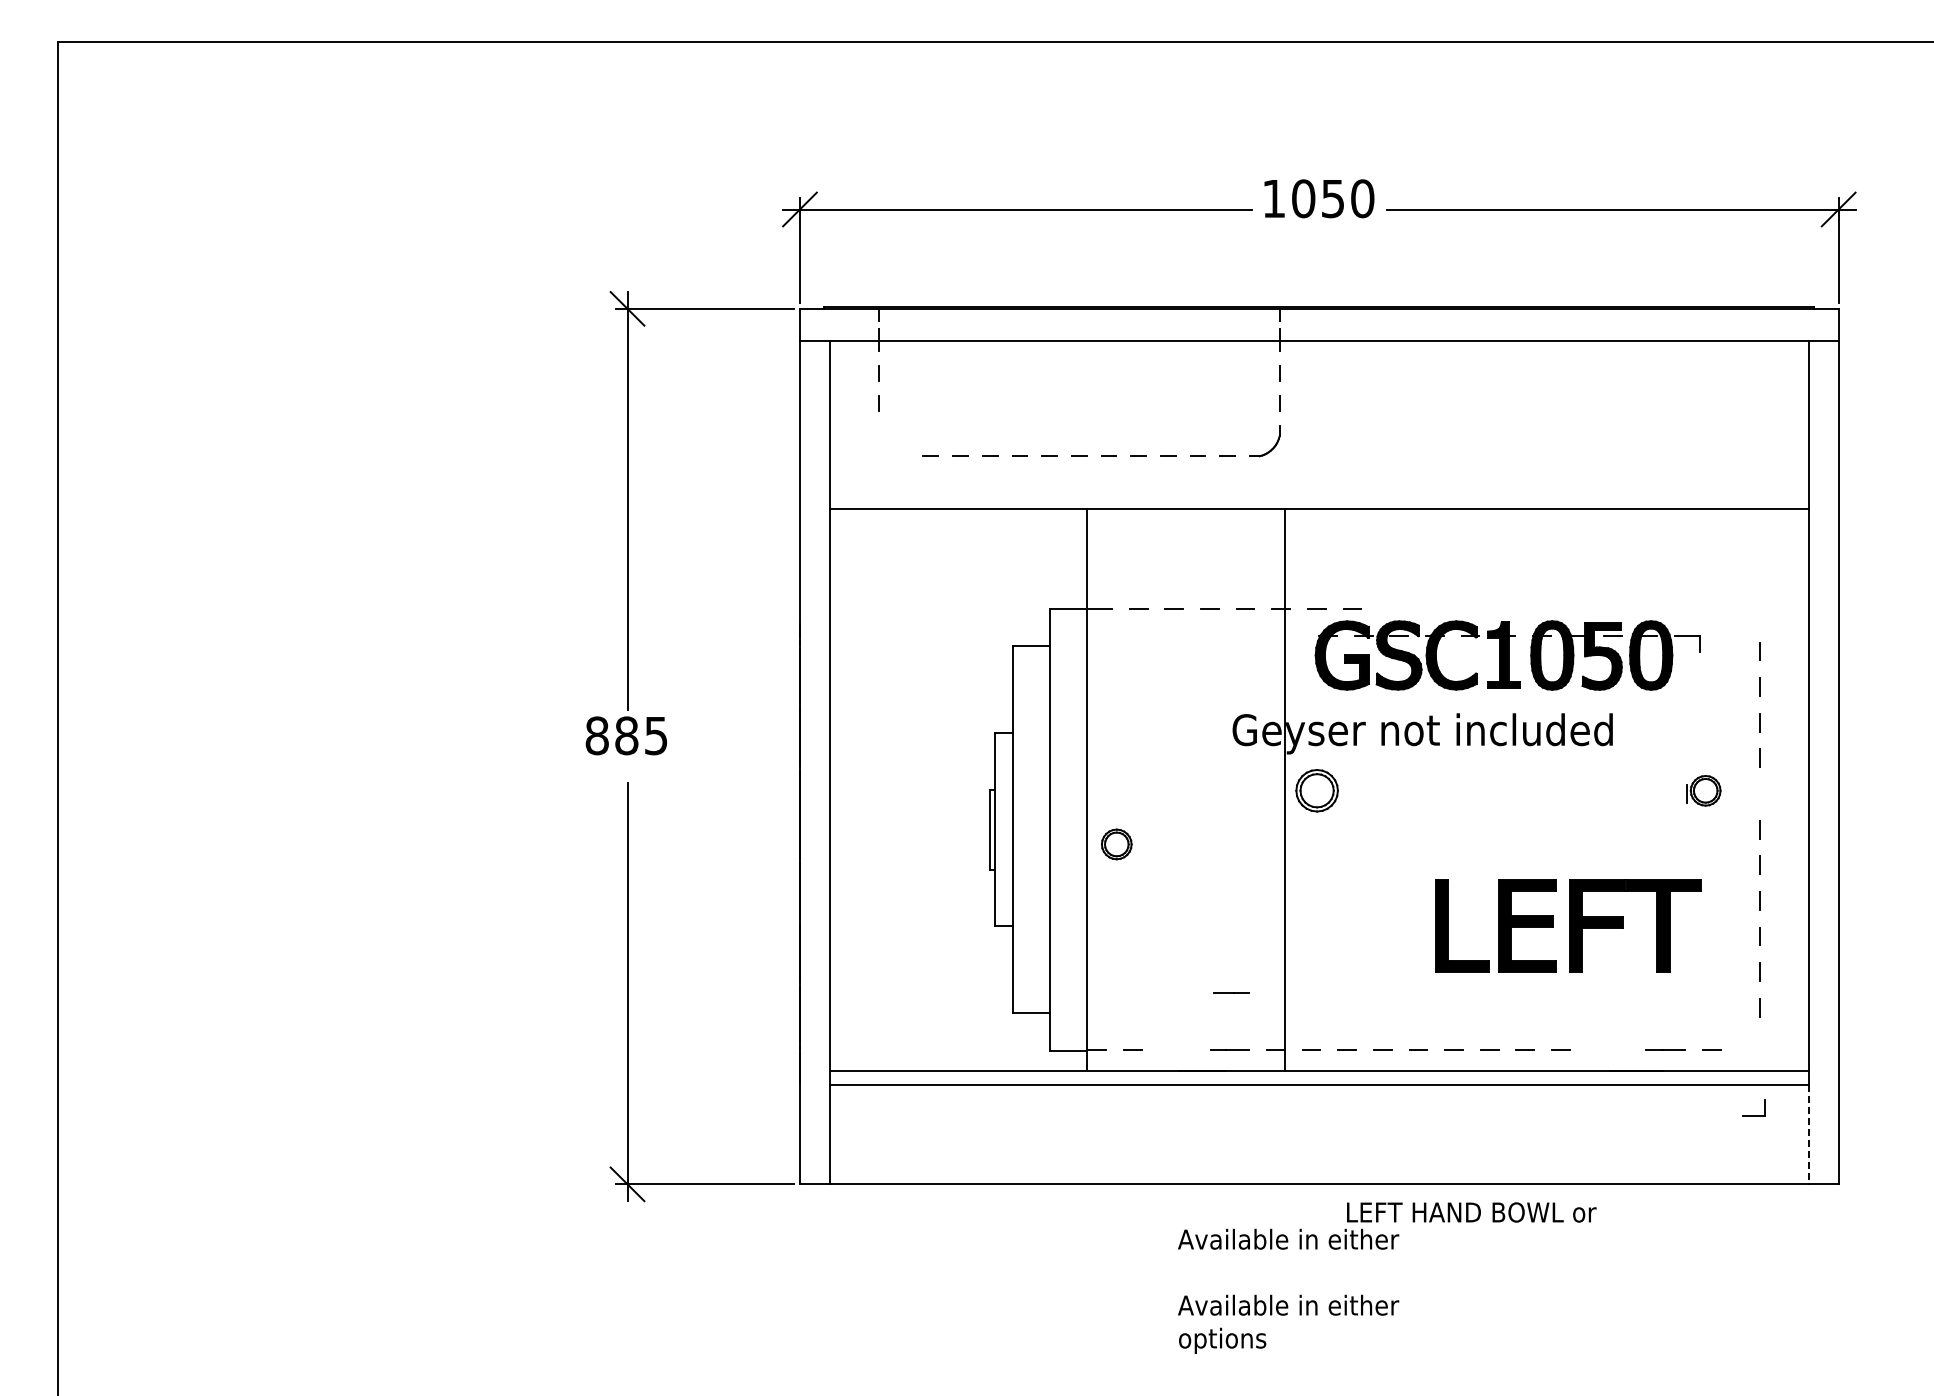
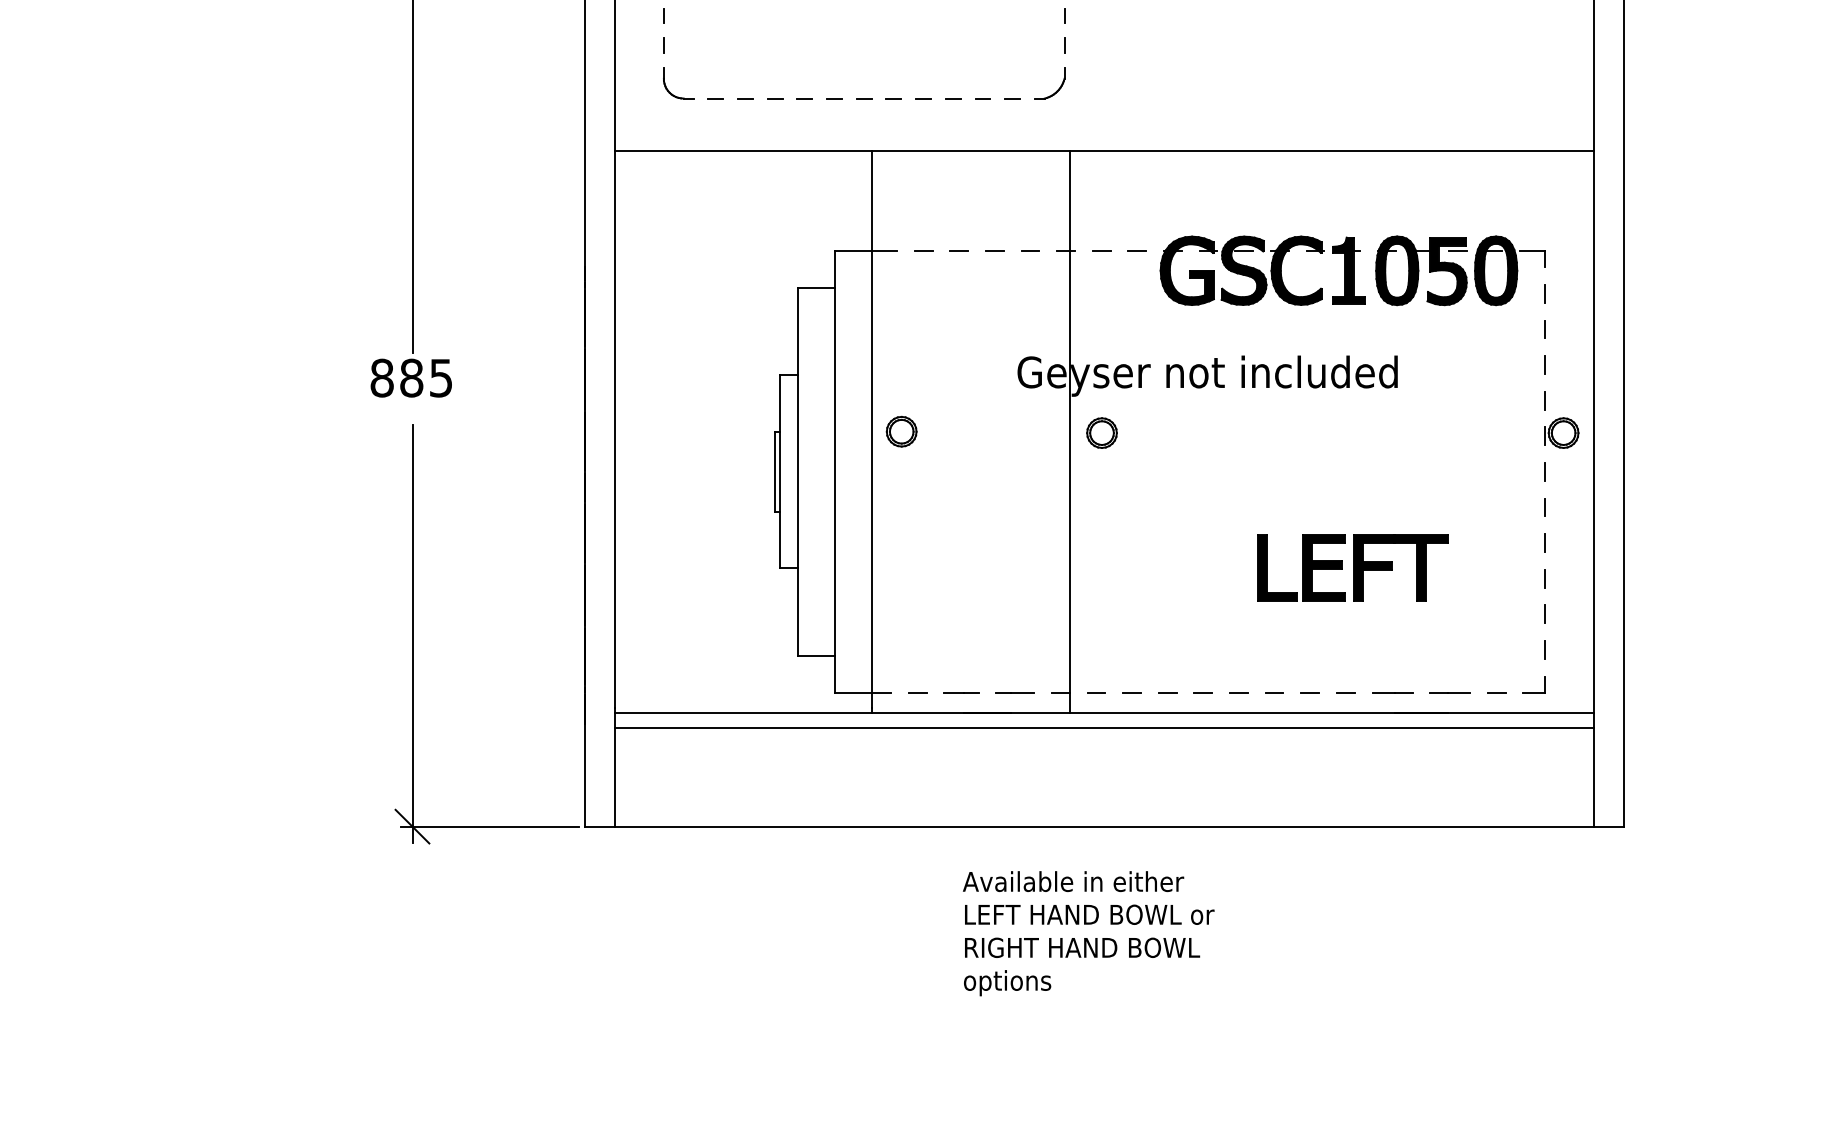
part: (885, 449) -> (670, 91), added
part: (1507, 655) -> (1352, 270), moved
part: (1316, 790) -> (1101, 432), size x0.71
part: (1703, 790) -> (1561, 432), moved
part: (1116, 844) -> (901, 431), moved
part: (1567, 925) -> (1352, 567), size x0.71
line: (1231, 992) -> (961, 691), moved
line: (1607, 1049) -> (1392, 691), added
part: (1753, 1115) -> (1533, 691), moved
line: (1808, 1135) -> (1593, 777), dashed -> solid
text: (1471, 1212) -> (1089, 914), moved
text: (1296, 1304) -> (1081, 946), Available in either -> RIGHT HAND BOWL

